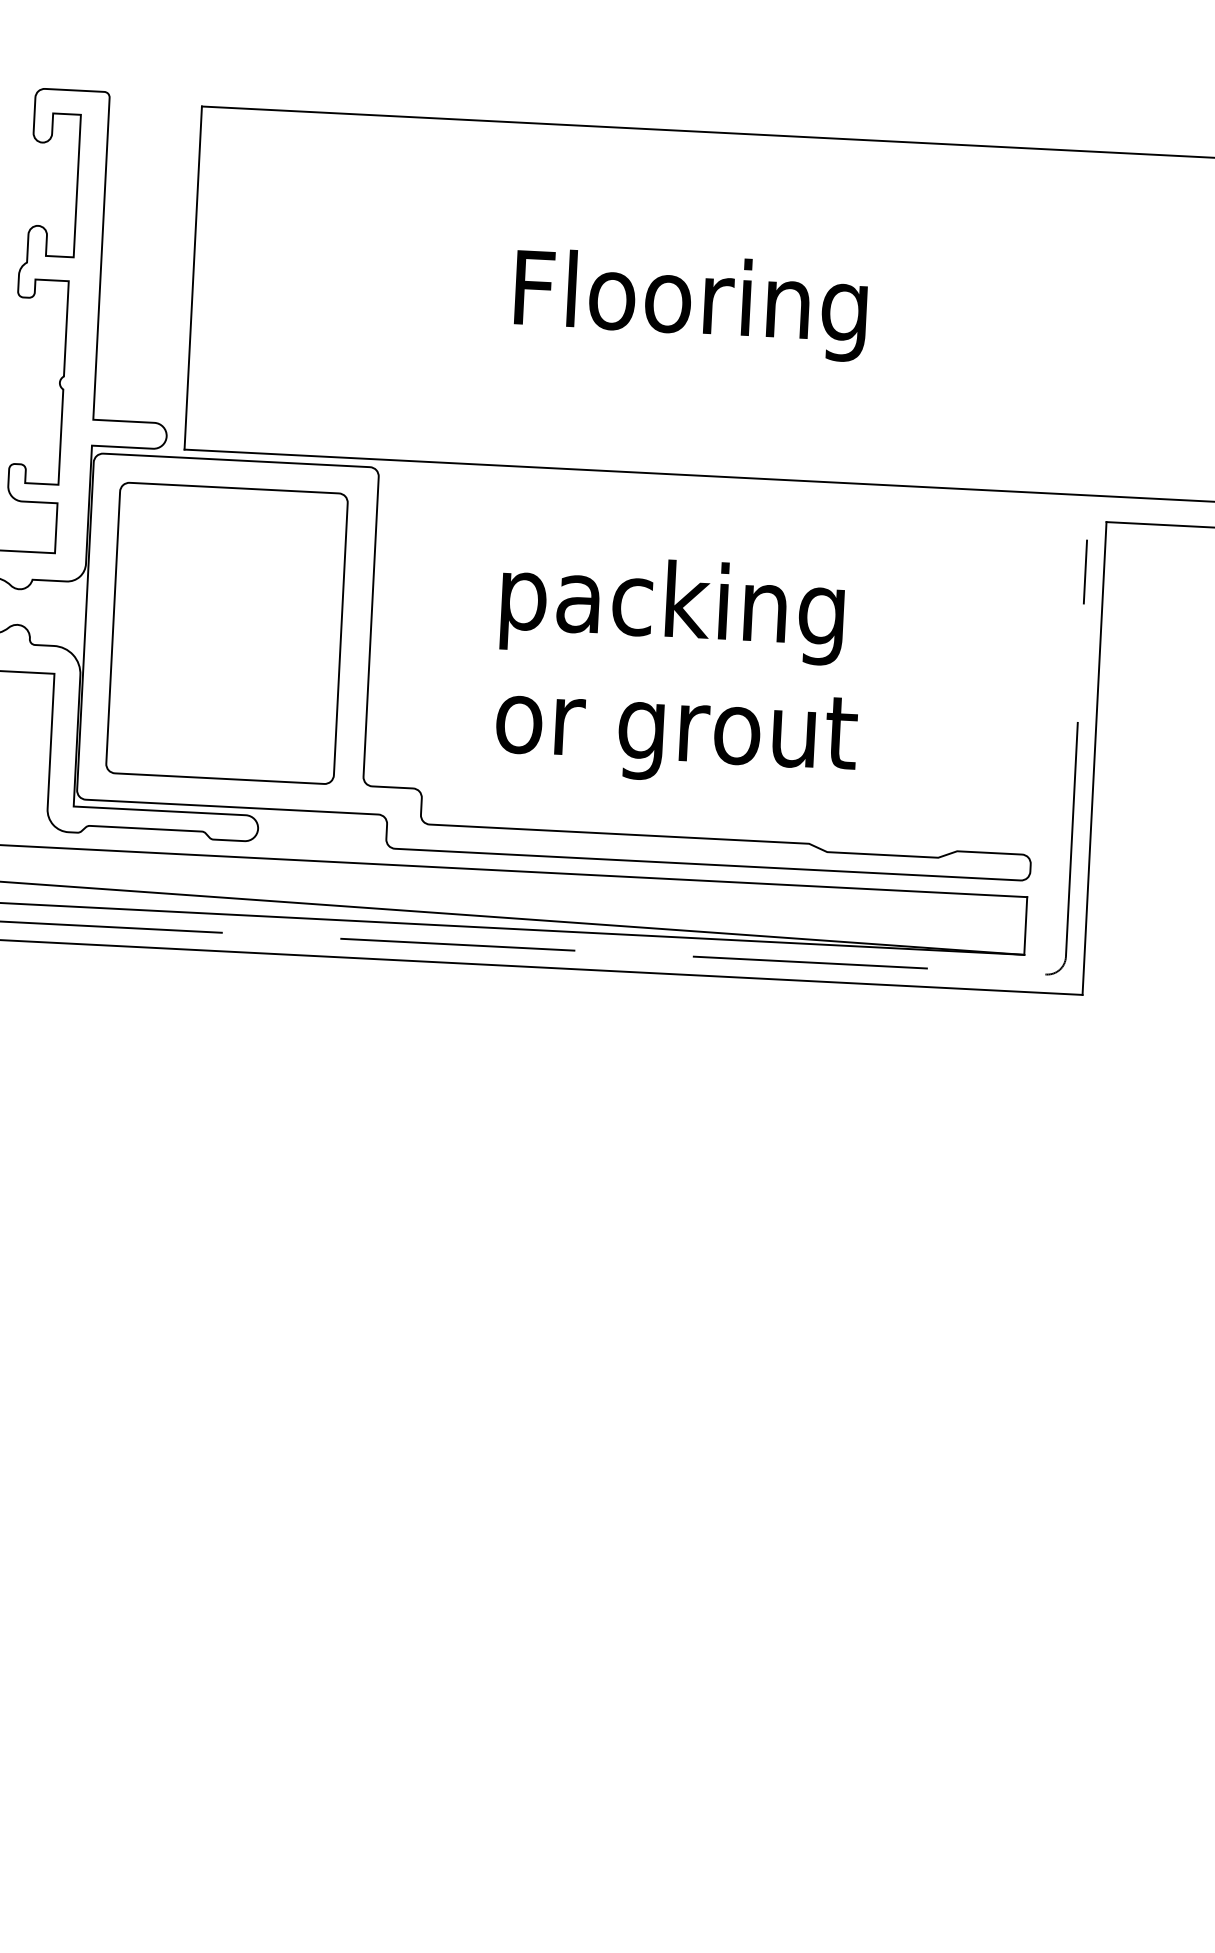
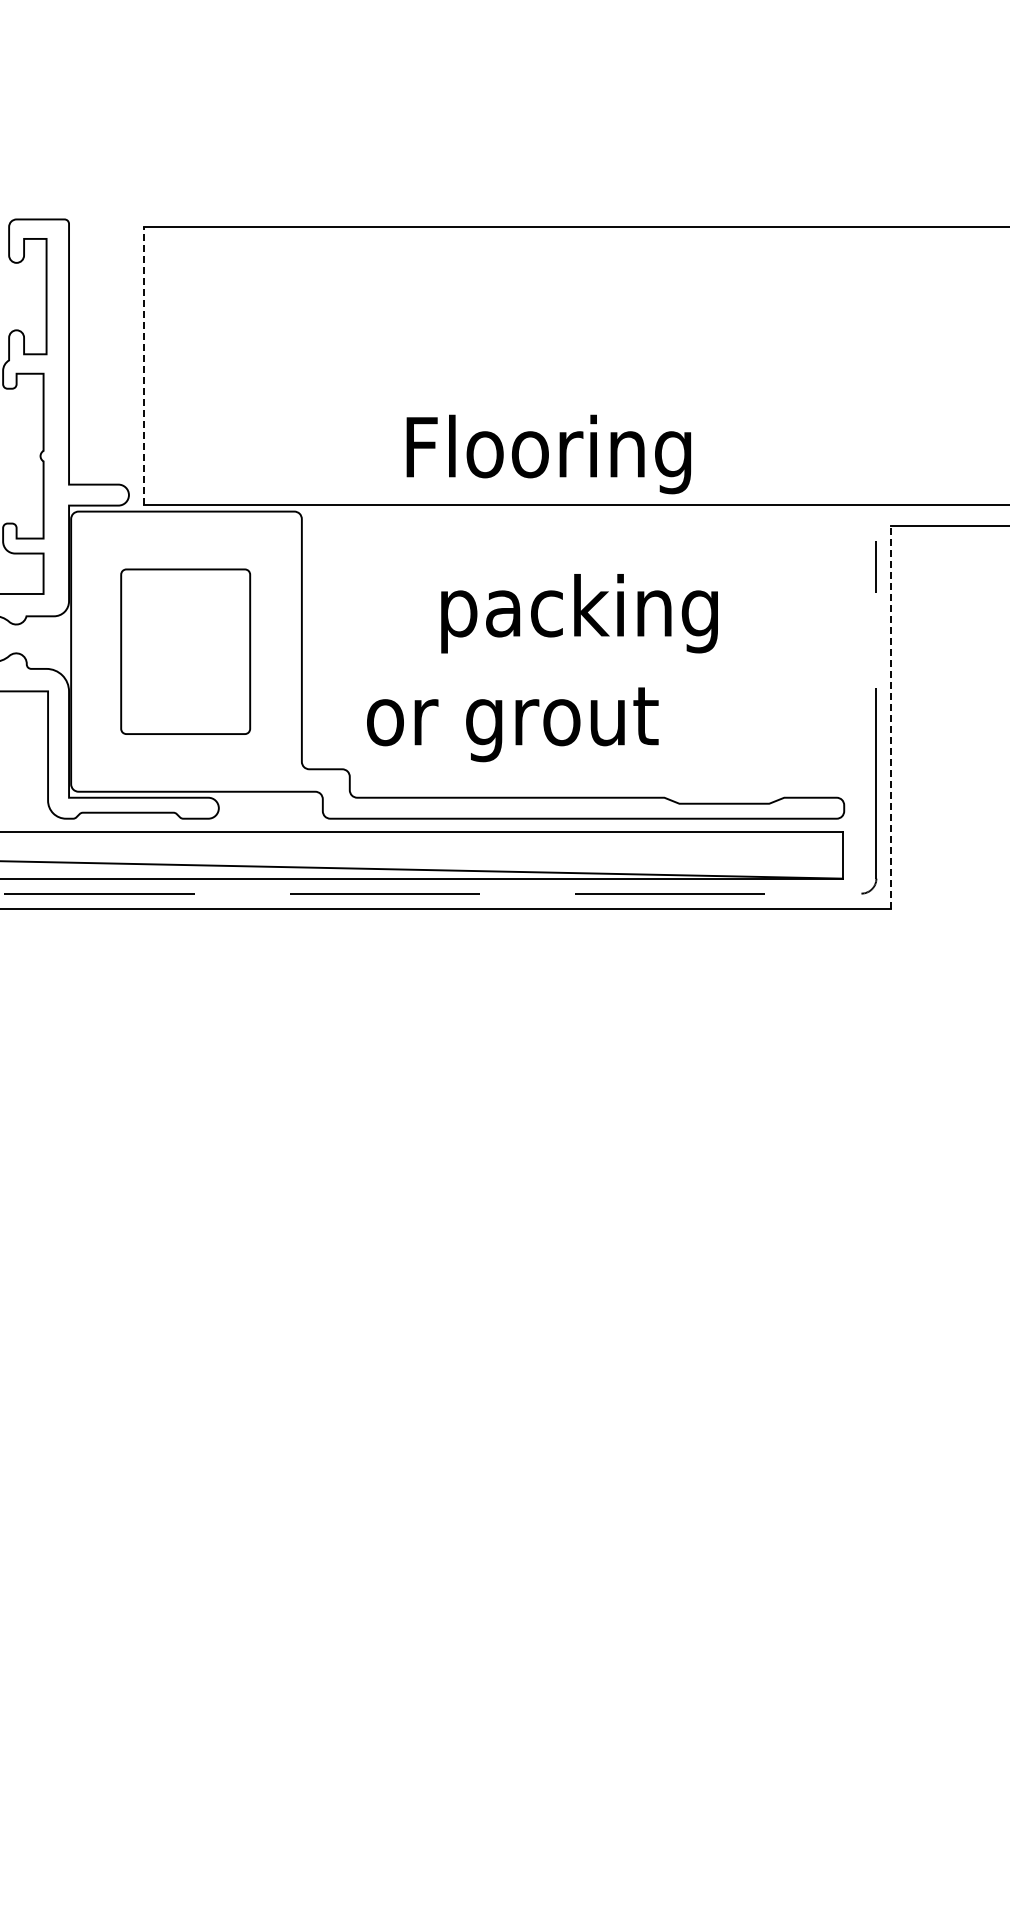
line: (192, 278) -> (143, 366), solid -> dashed
text: (690, 304) -> (548, 454), moved
text: (672, 608) -> (579, 613), moved
part: (226, 633) -> (185, 651), size x0.7
text: (676, 735) -> (512, 724), moved
line: (1094, 757) -> (891, 716), solid -> dashed

